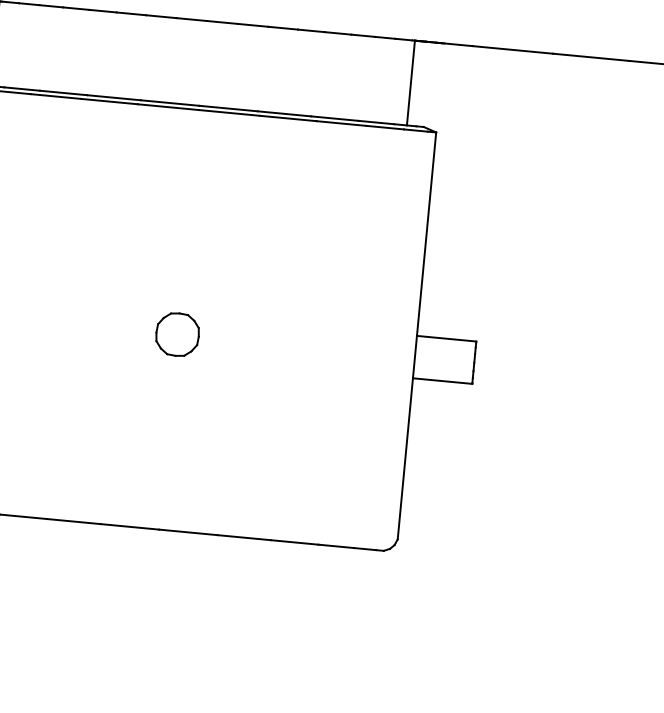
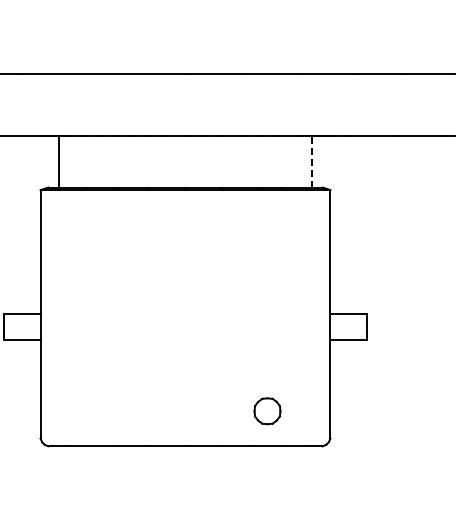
line: (411, 82) -> (312, 161), solid -> dashed
part: (177, 335) -> (267, 411), moved

